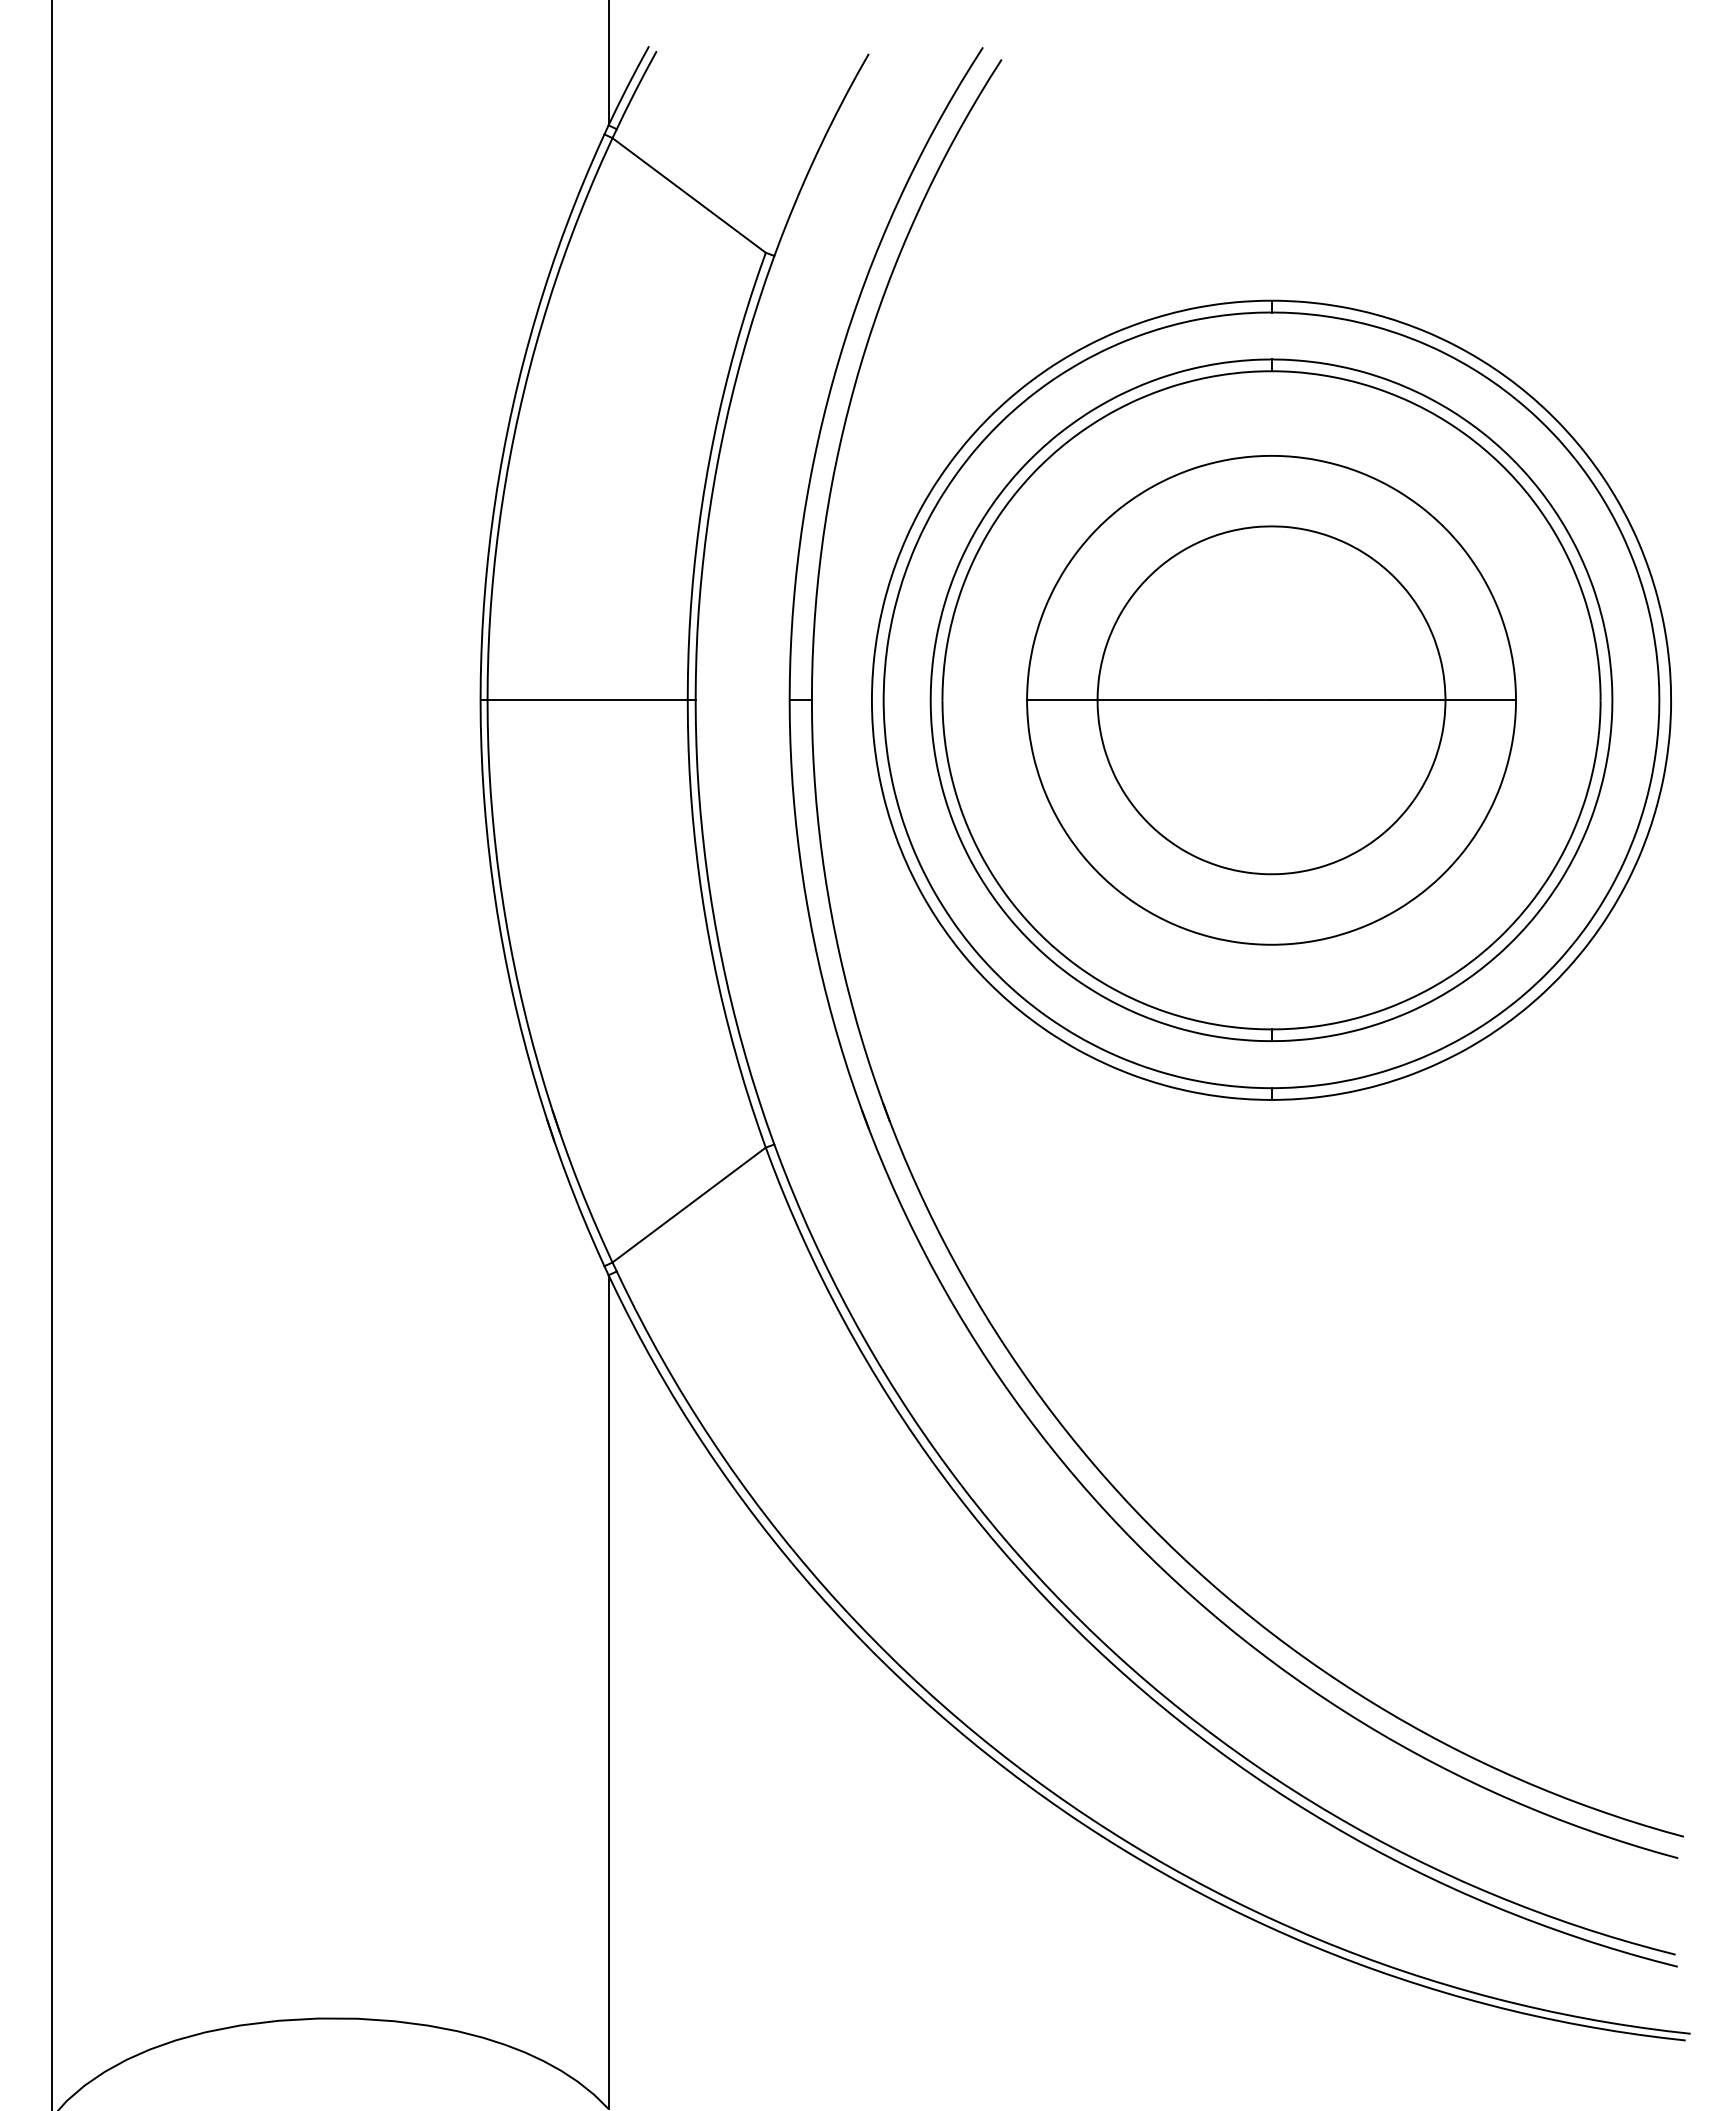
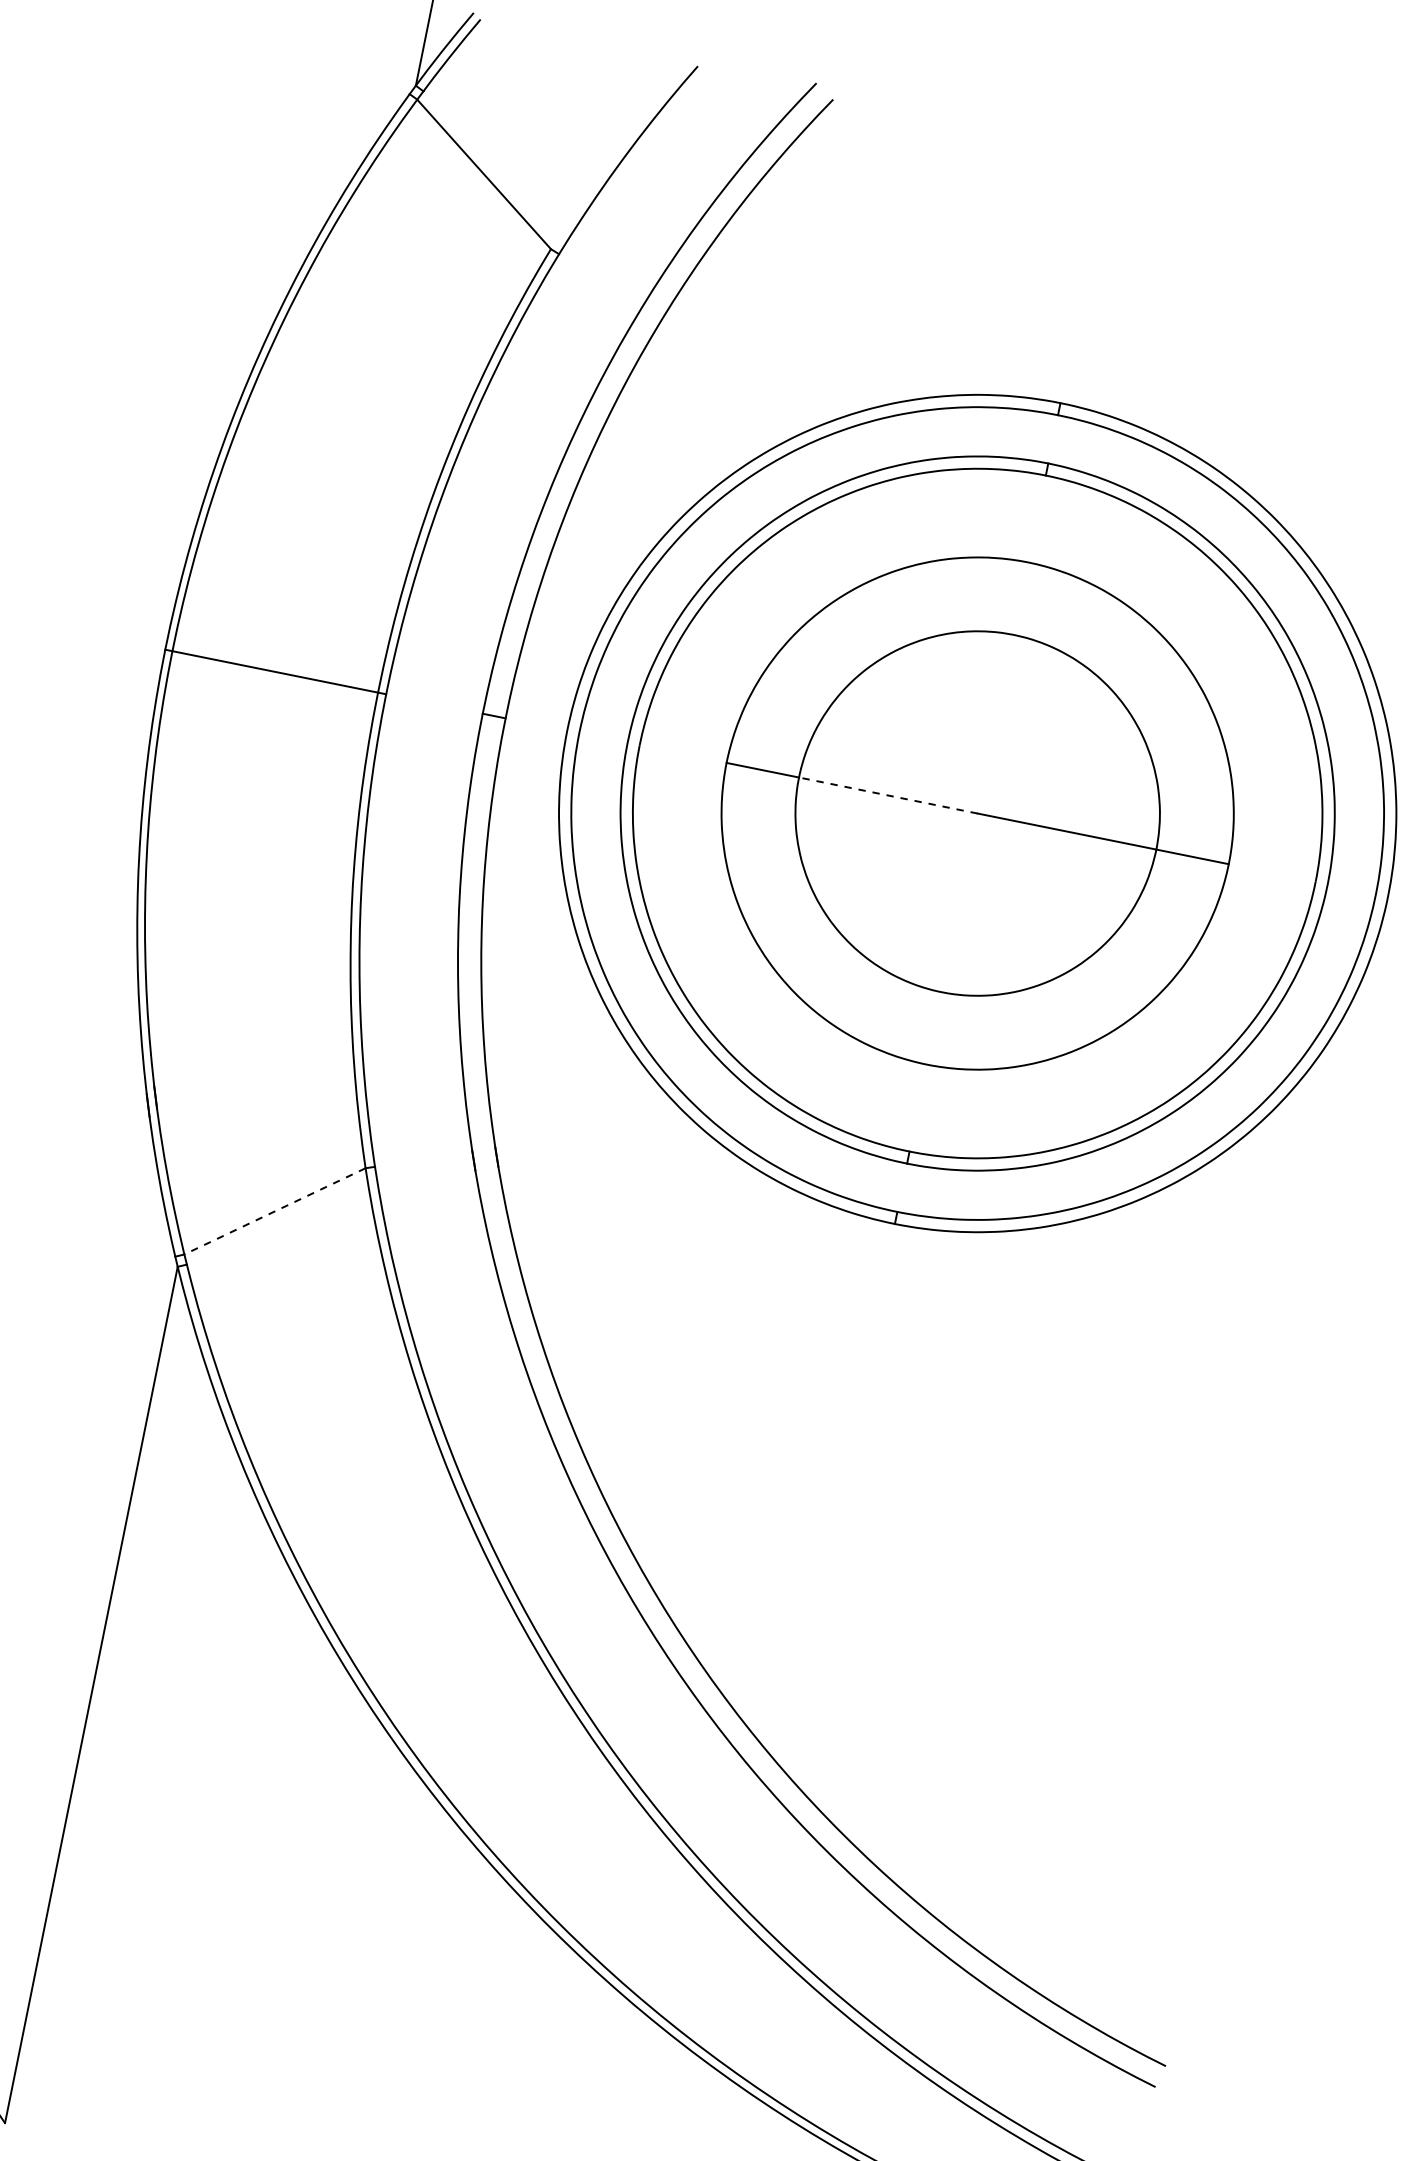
line: (1184, 700) -> (888, 795), solid -> dashed
line: (689, 1205) -> (275, 1211), solid -> dashed

